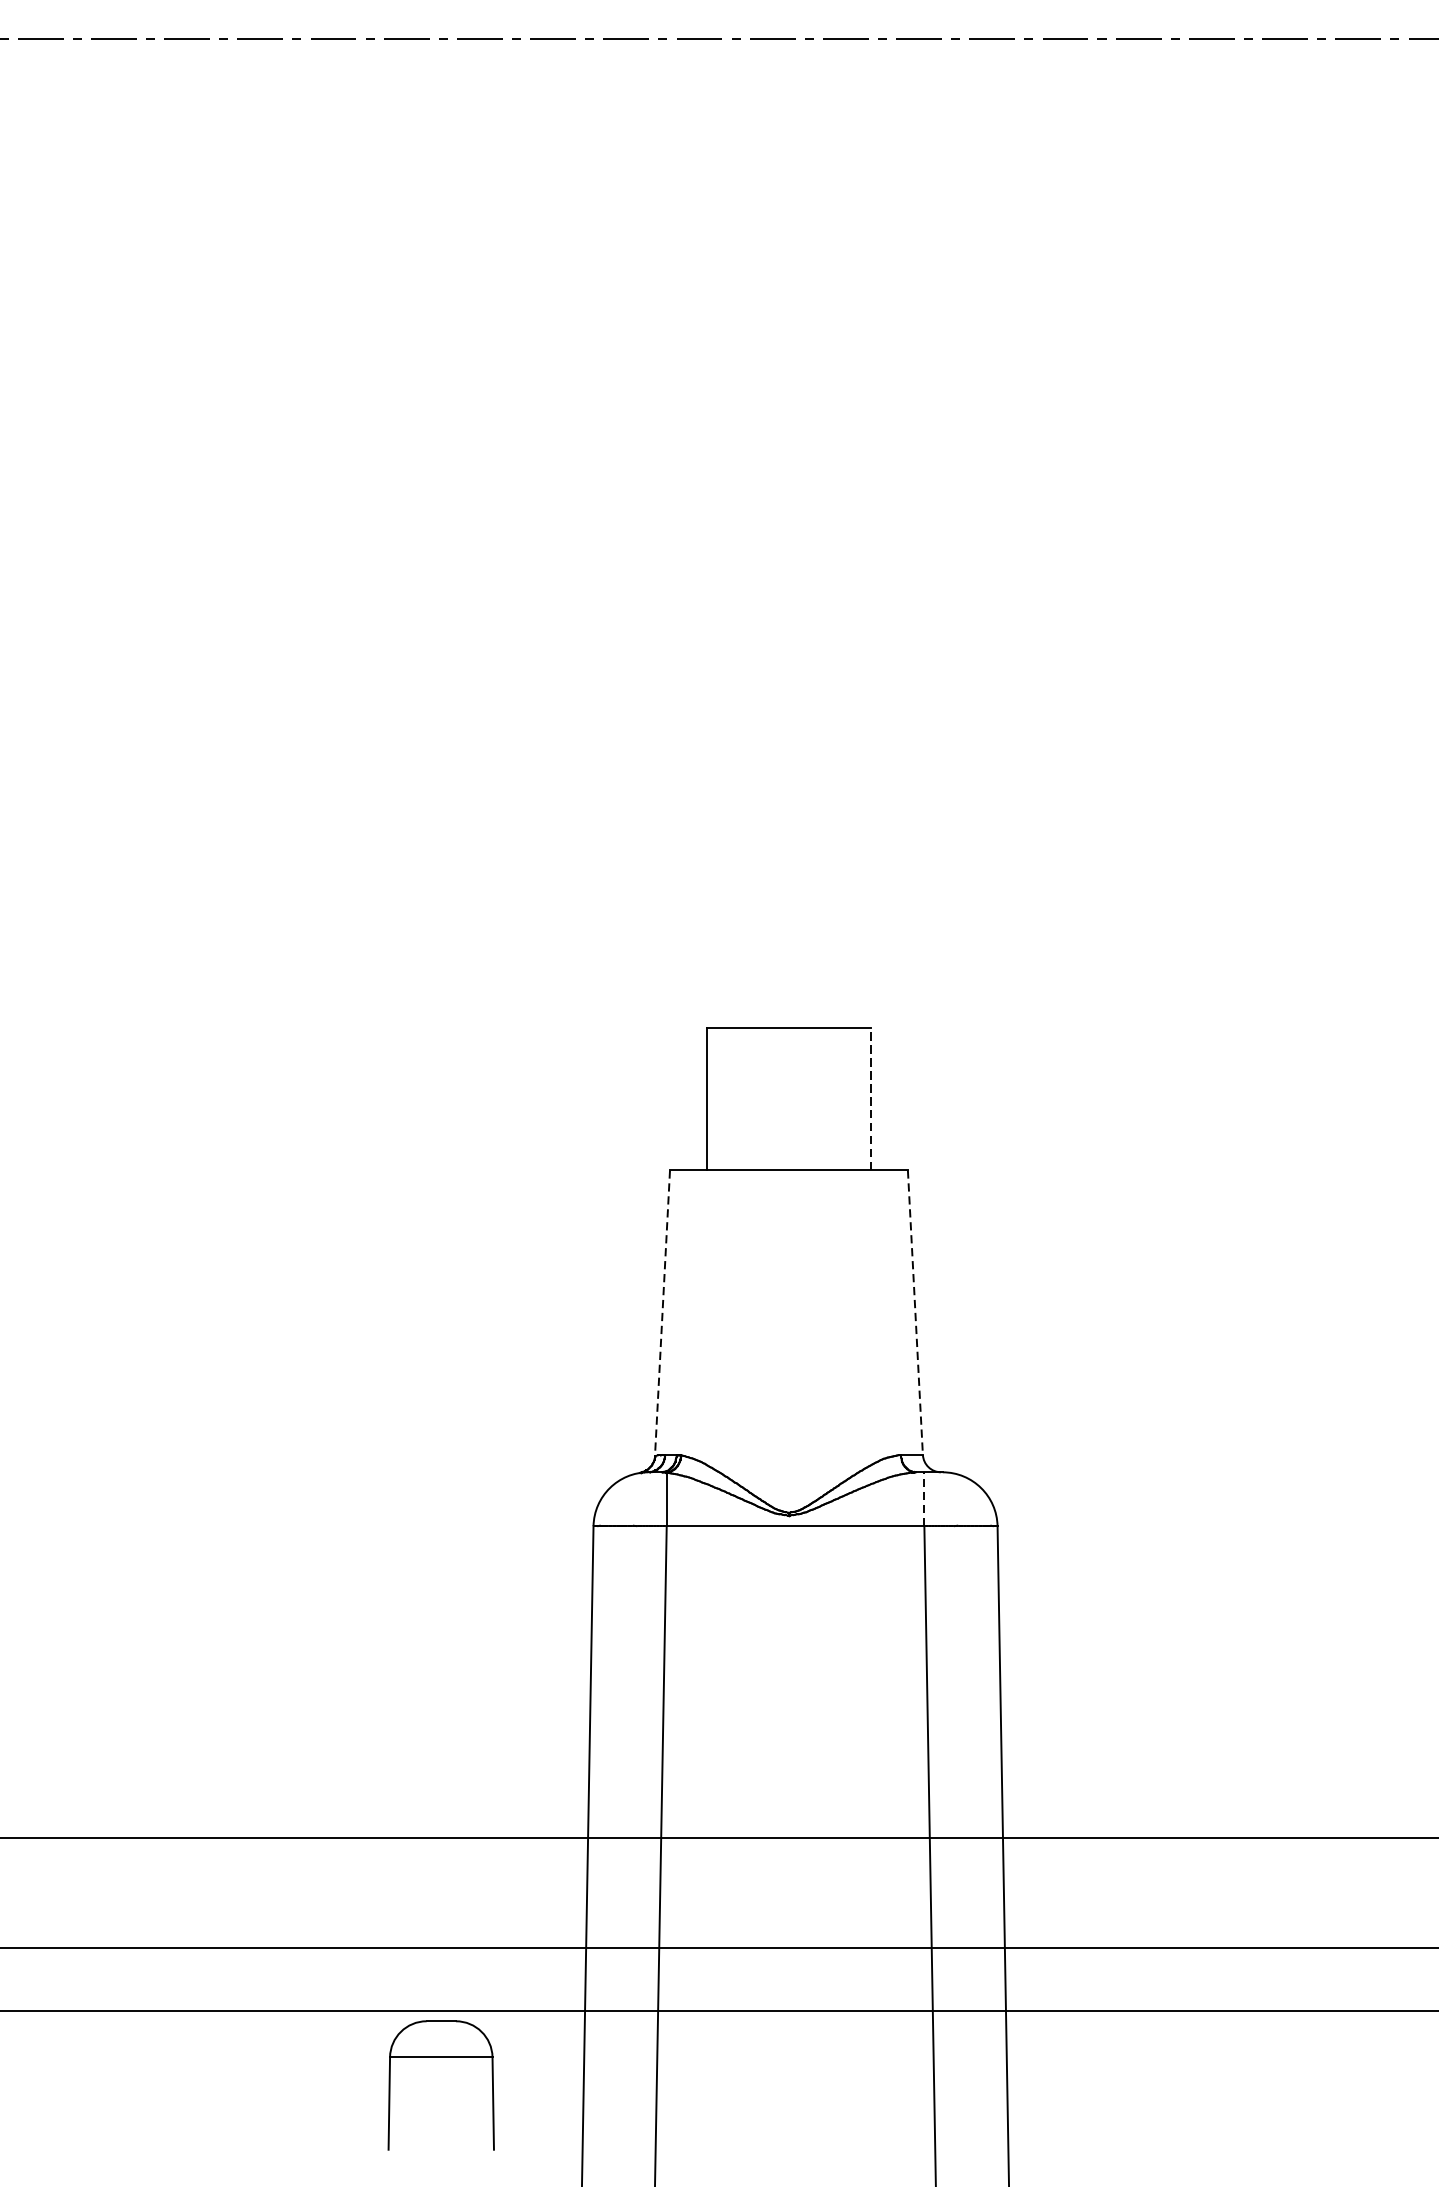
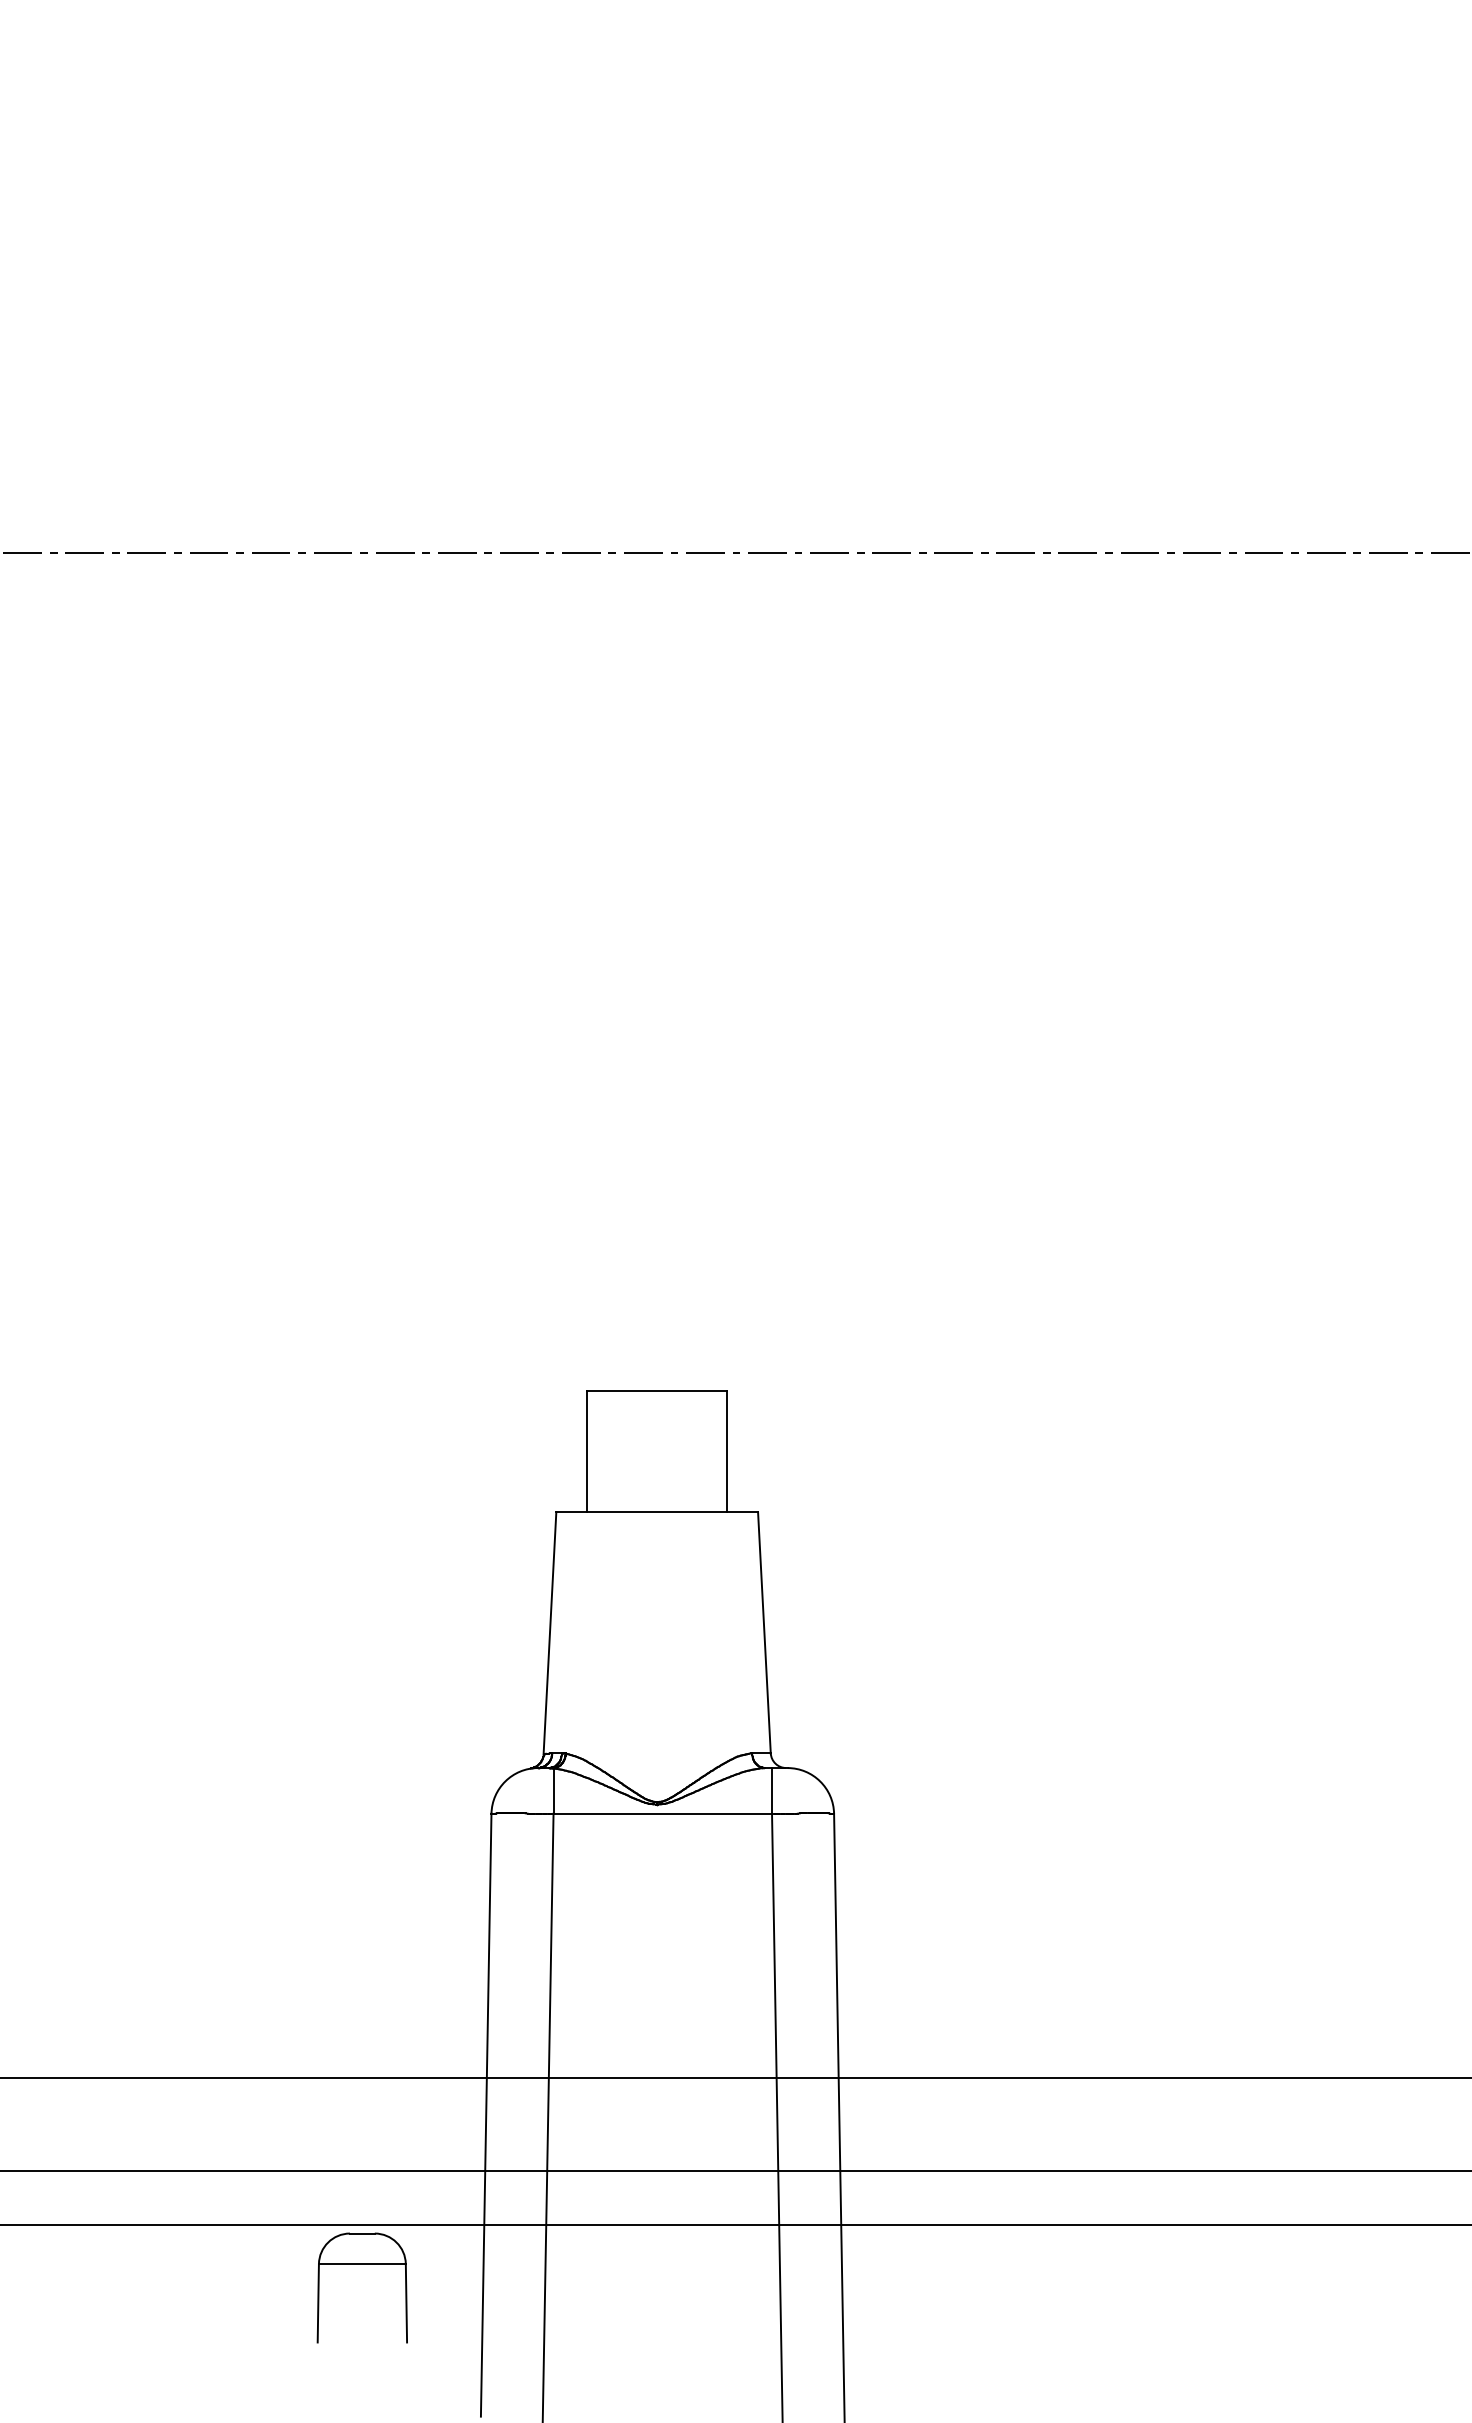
line: (871, 1098) -> (727, 1451), dashed -> solid
line: (915, 1312) -> (764, 1632), dashed -> solid
line: (661, 1313) -> (549, 1633), dashed -> solid
line: (924, 1498) -> (772, 1790), dashed -> solid

